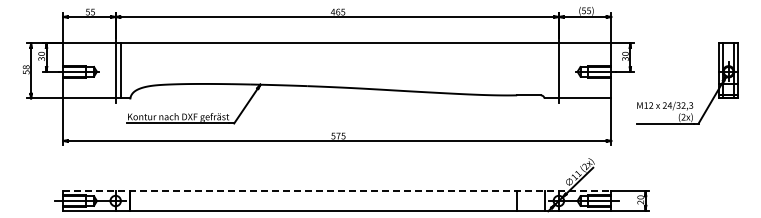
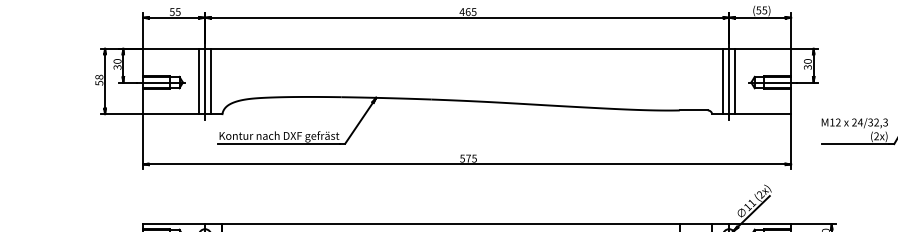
line: (110, 70) -> (198, 81), added
line: (553, 70) -> (722, 81), added
line: (564, 70) -> (735, 81), added
line: (337, 191) -> (467, 224), dashed -> solid

